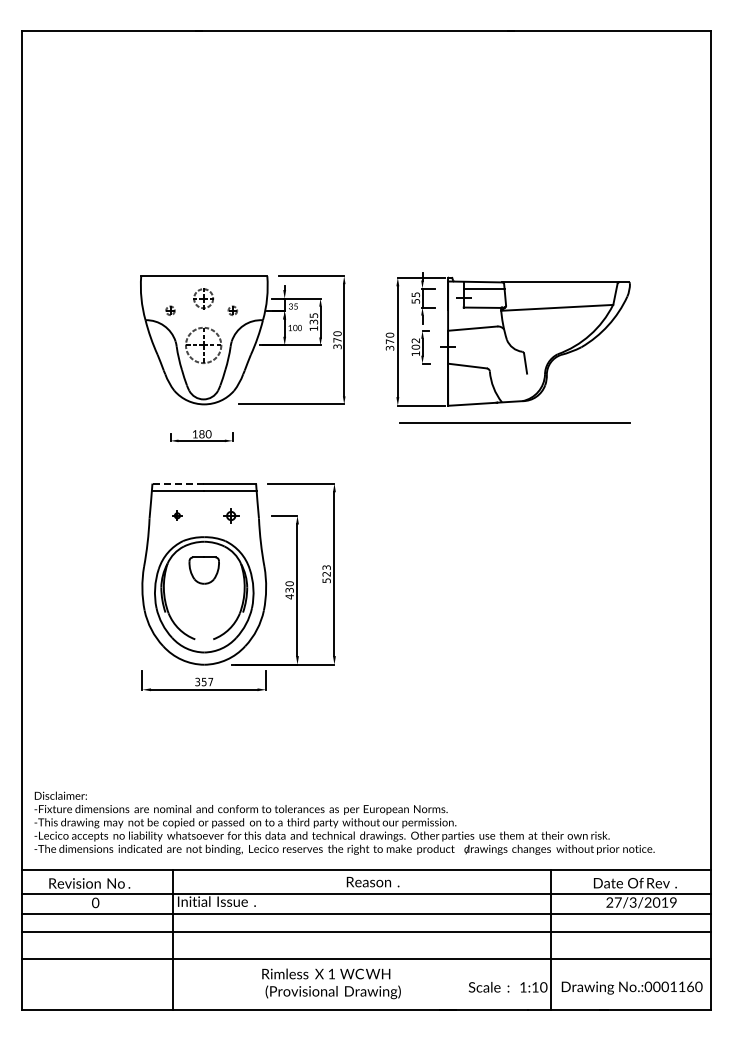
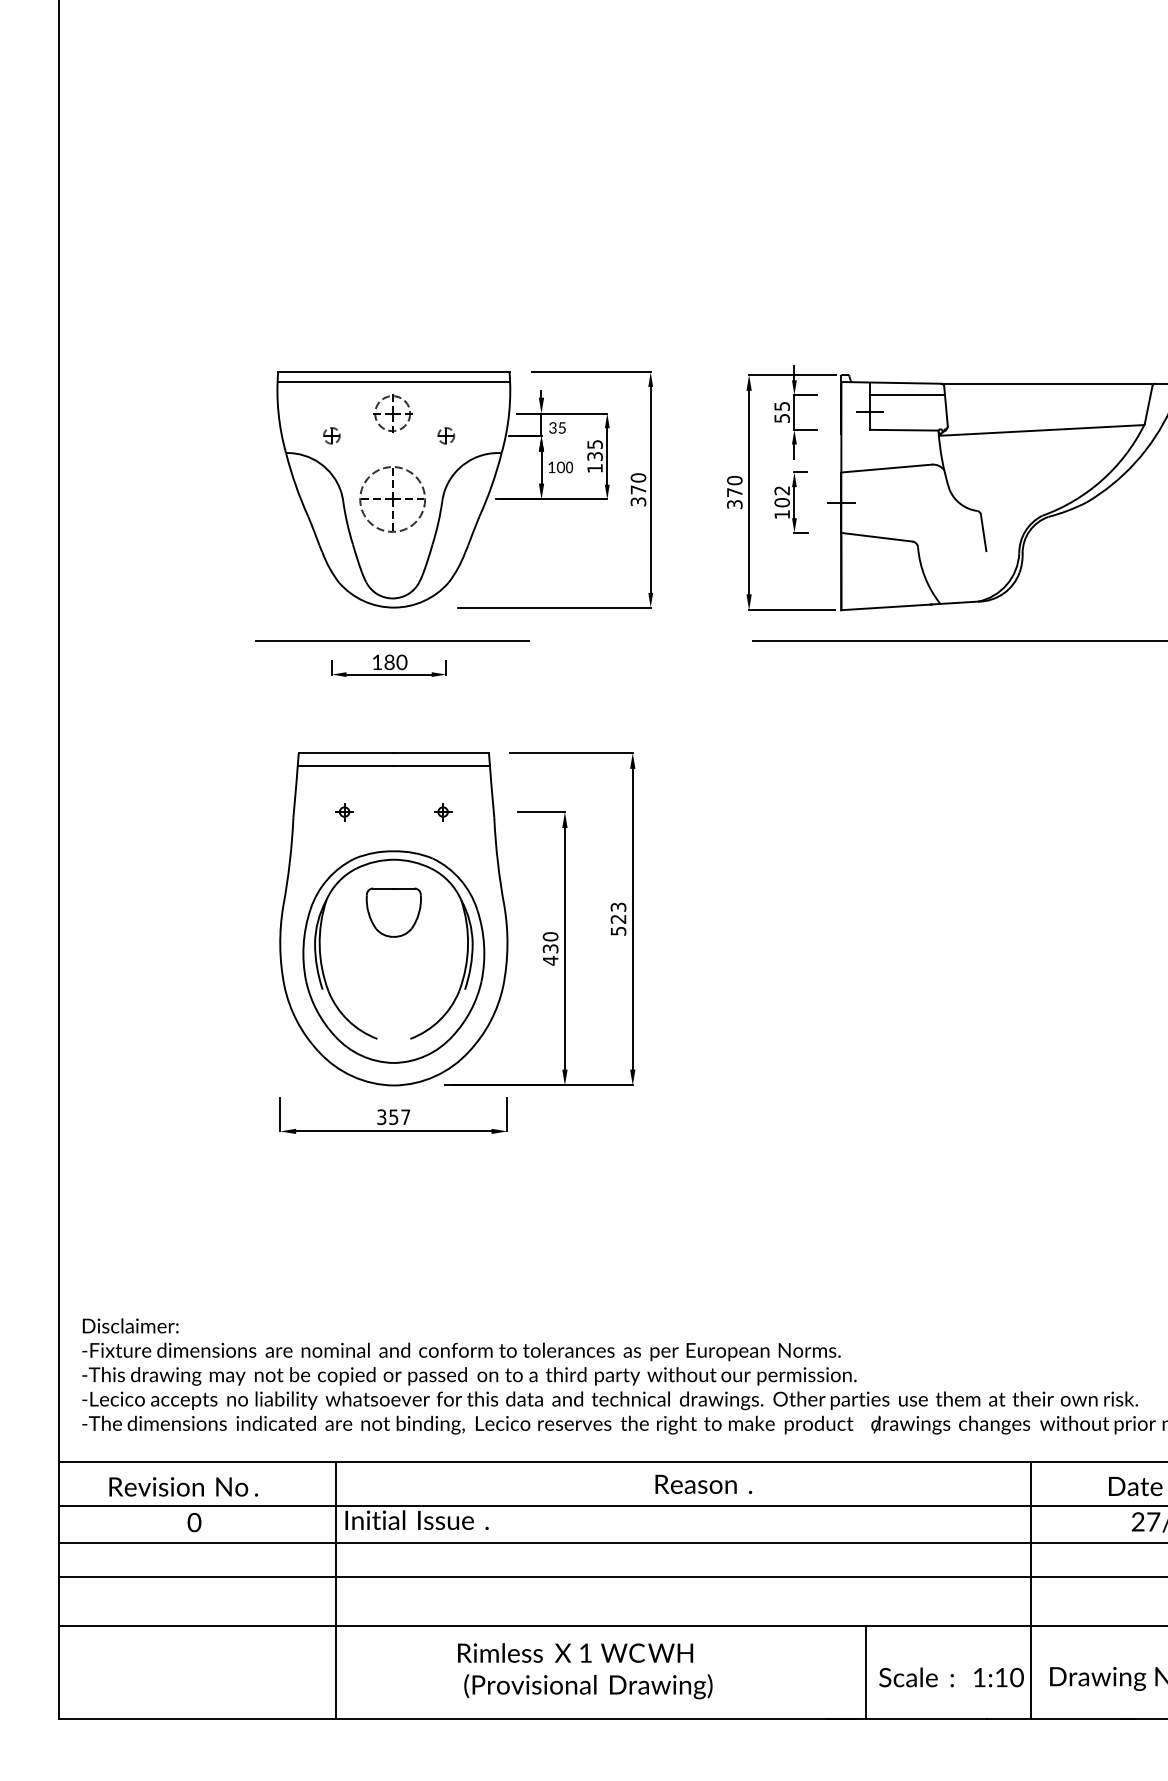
line: (203, 281) -> (392, 382), added
line: (203, 422) -> (392, 640), added
line: (178, 483) -> (346, 752), dashed -> solid
part: (230, 515) -> (441, 811), size x0.62
text: (331, 983) -> (585, 1670), moved
line: (461, 984) -> (865, 1672), added

